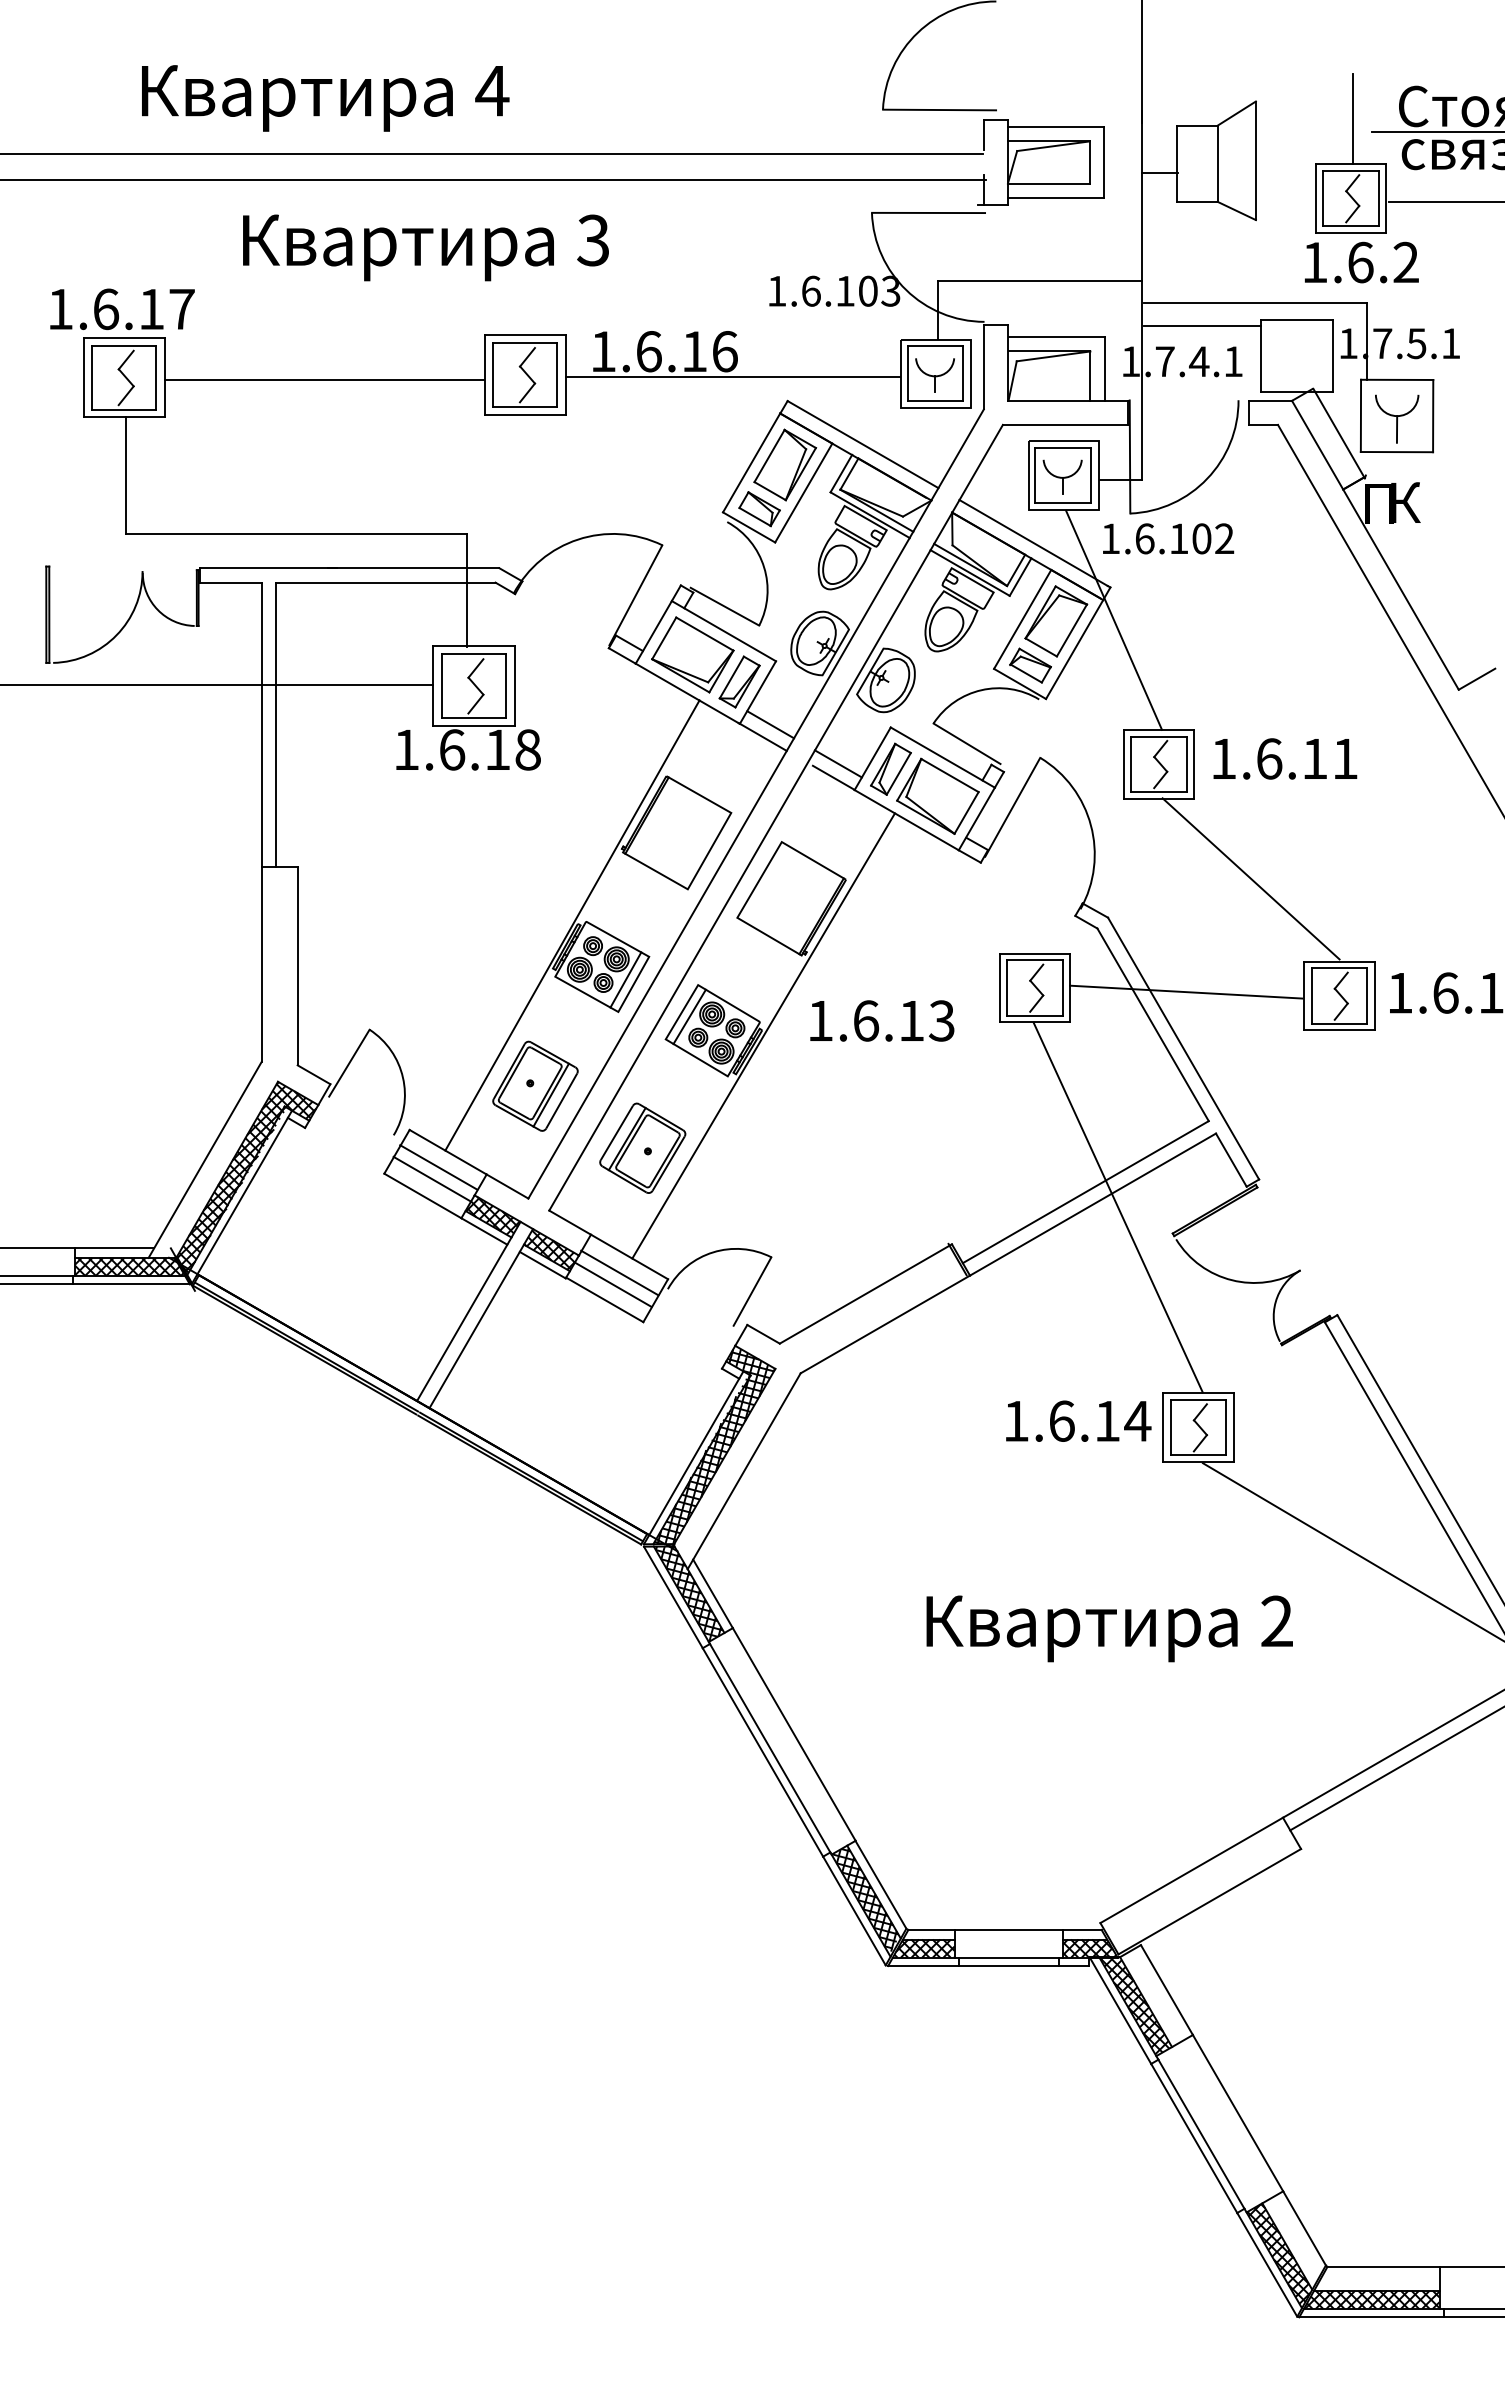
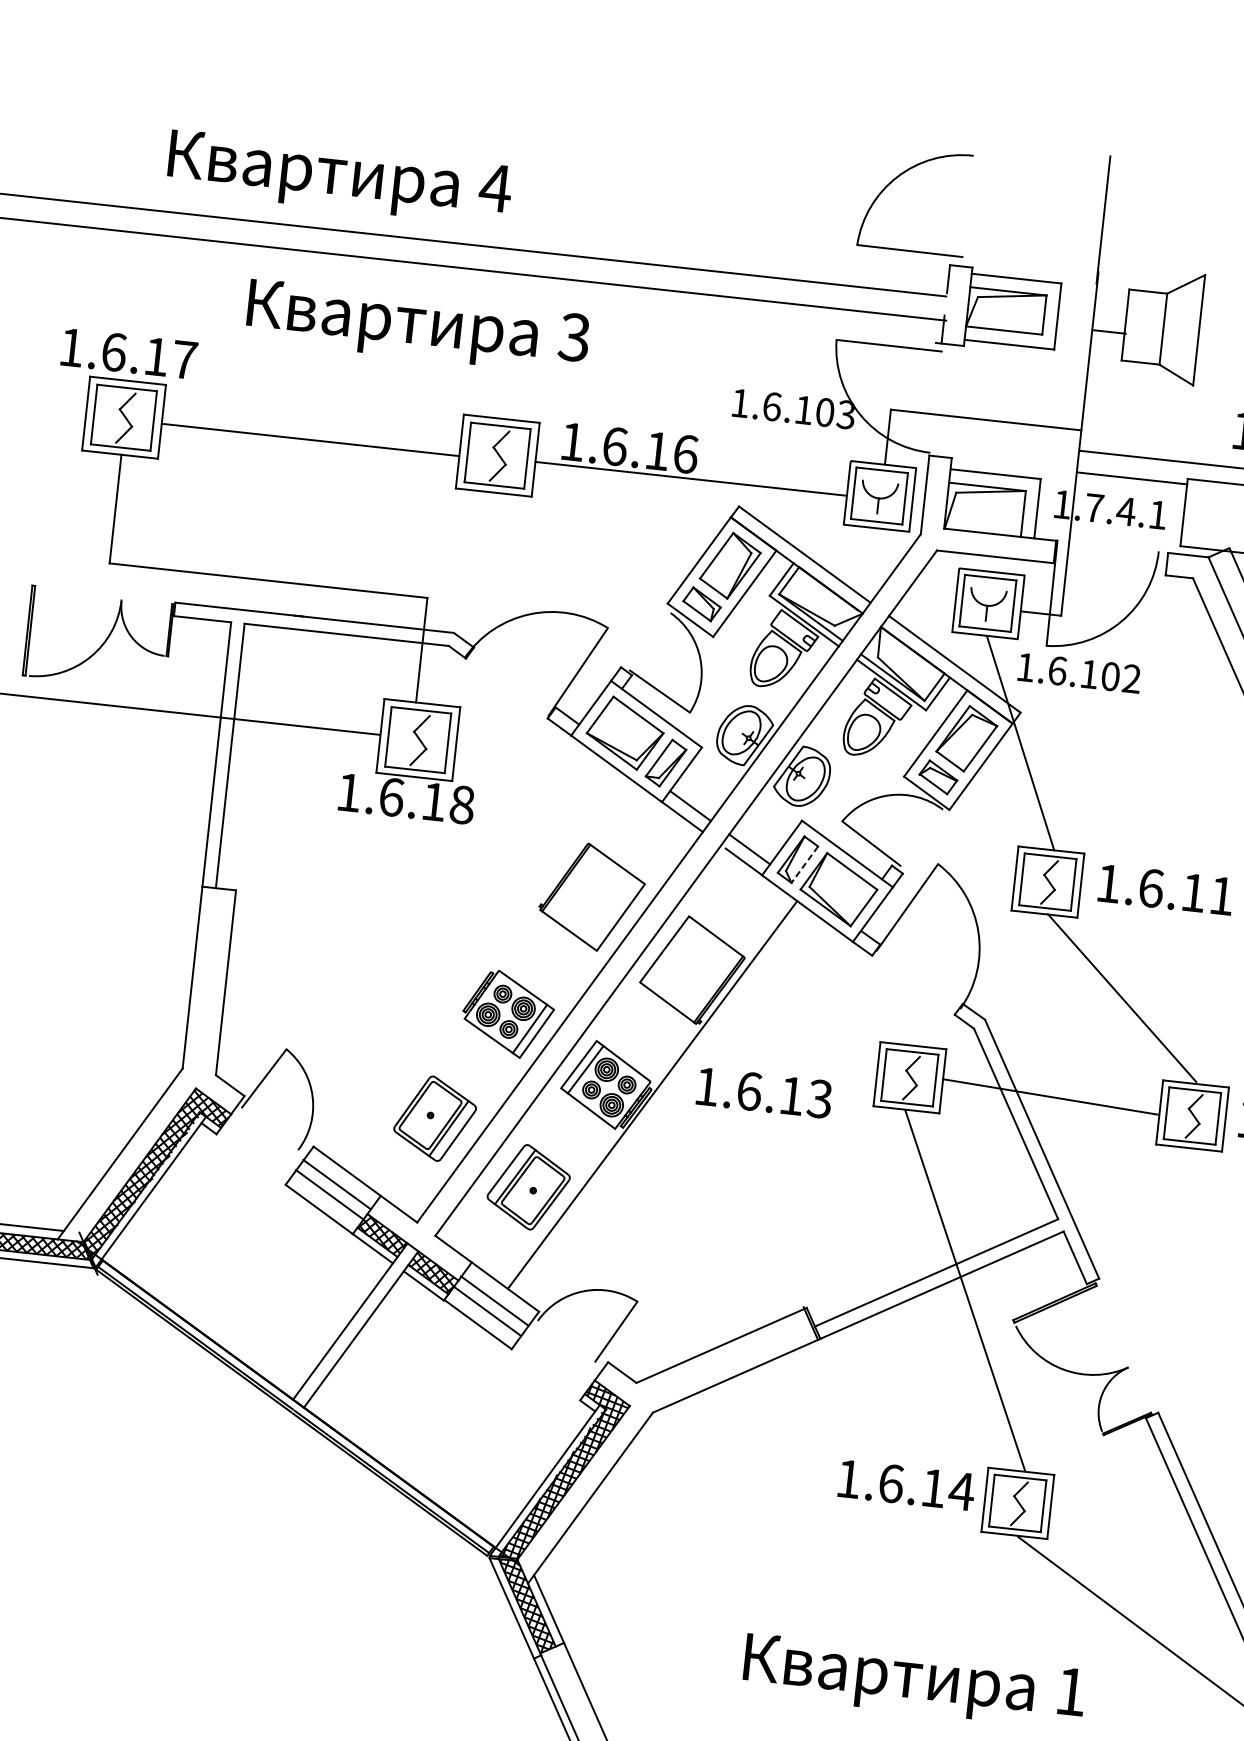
line: (898, 774) -> (804, 865), solid -> dashed
line: (572, 925) -> (485, 972), removed
text: (1276, 1620) -> (1070, 1690), 2 -> 1

